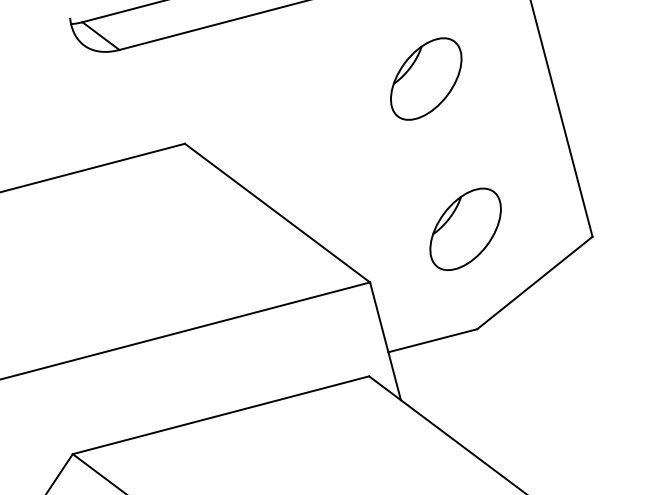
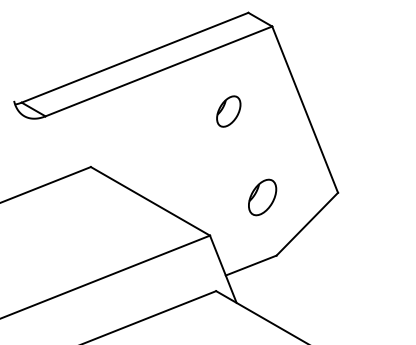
part: (426, 78) -> (228, 111), size x0.6
part: (465, 229) -> (262, 197), size x0.7

